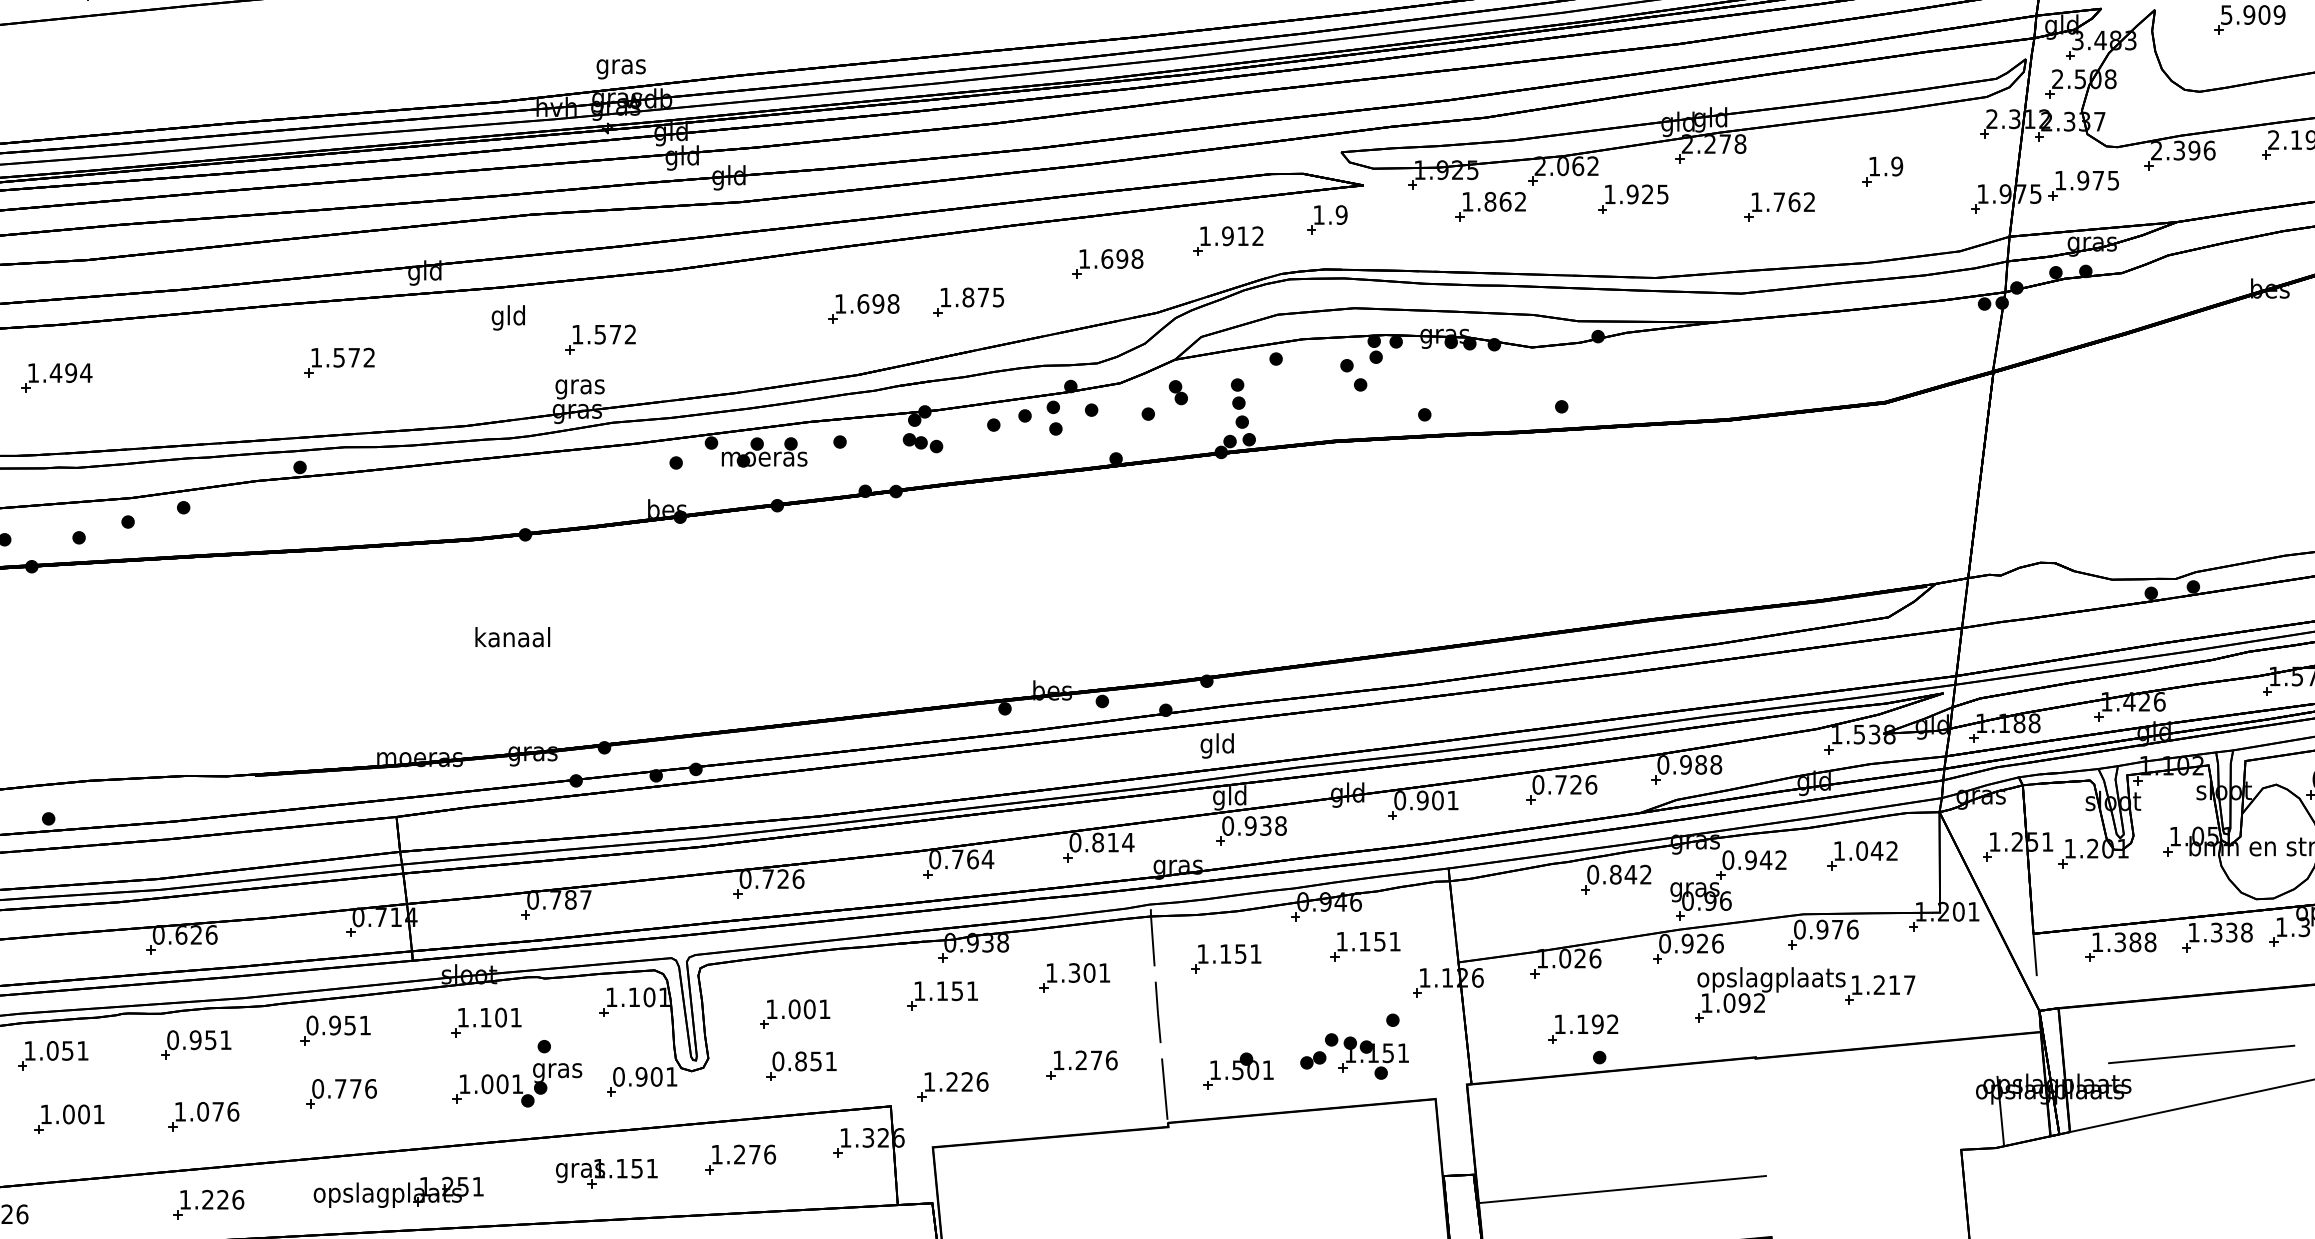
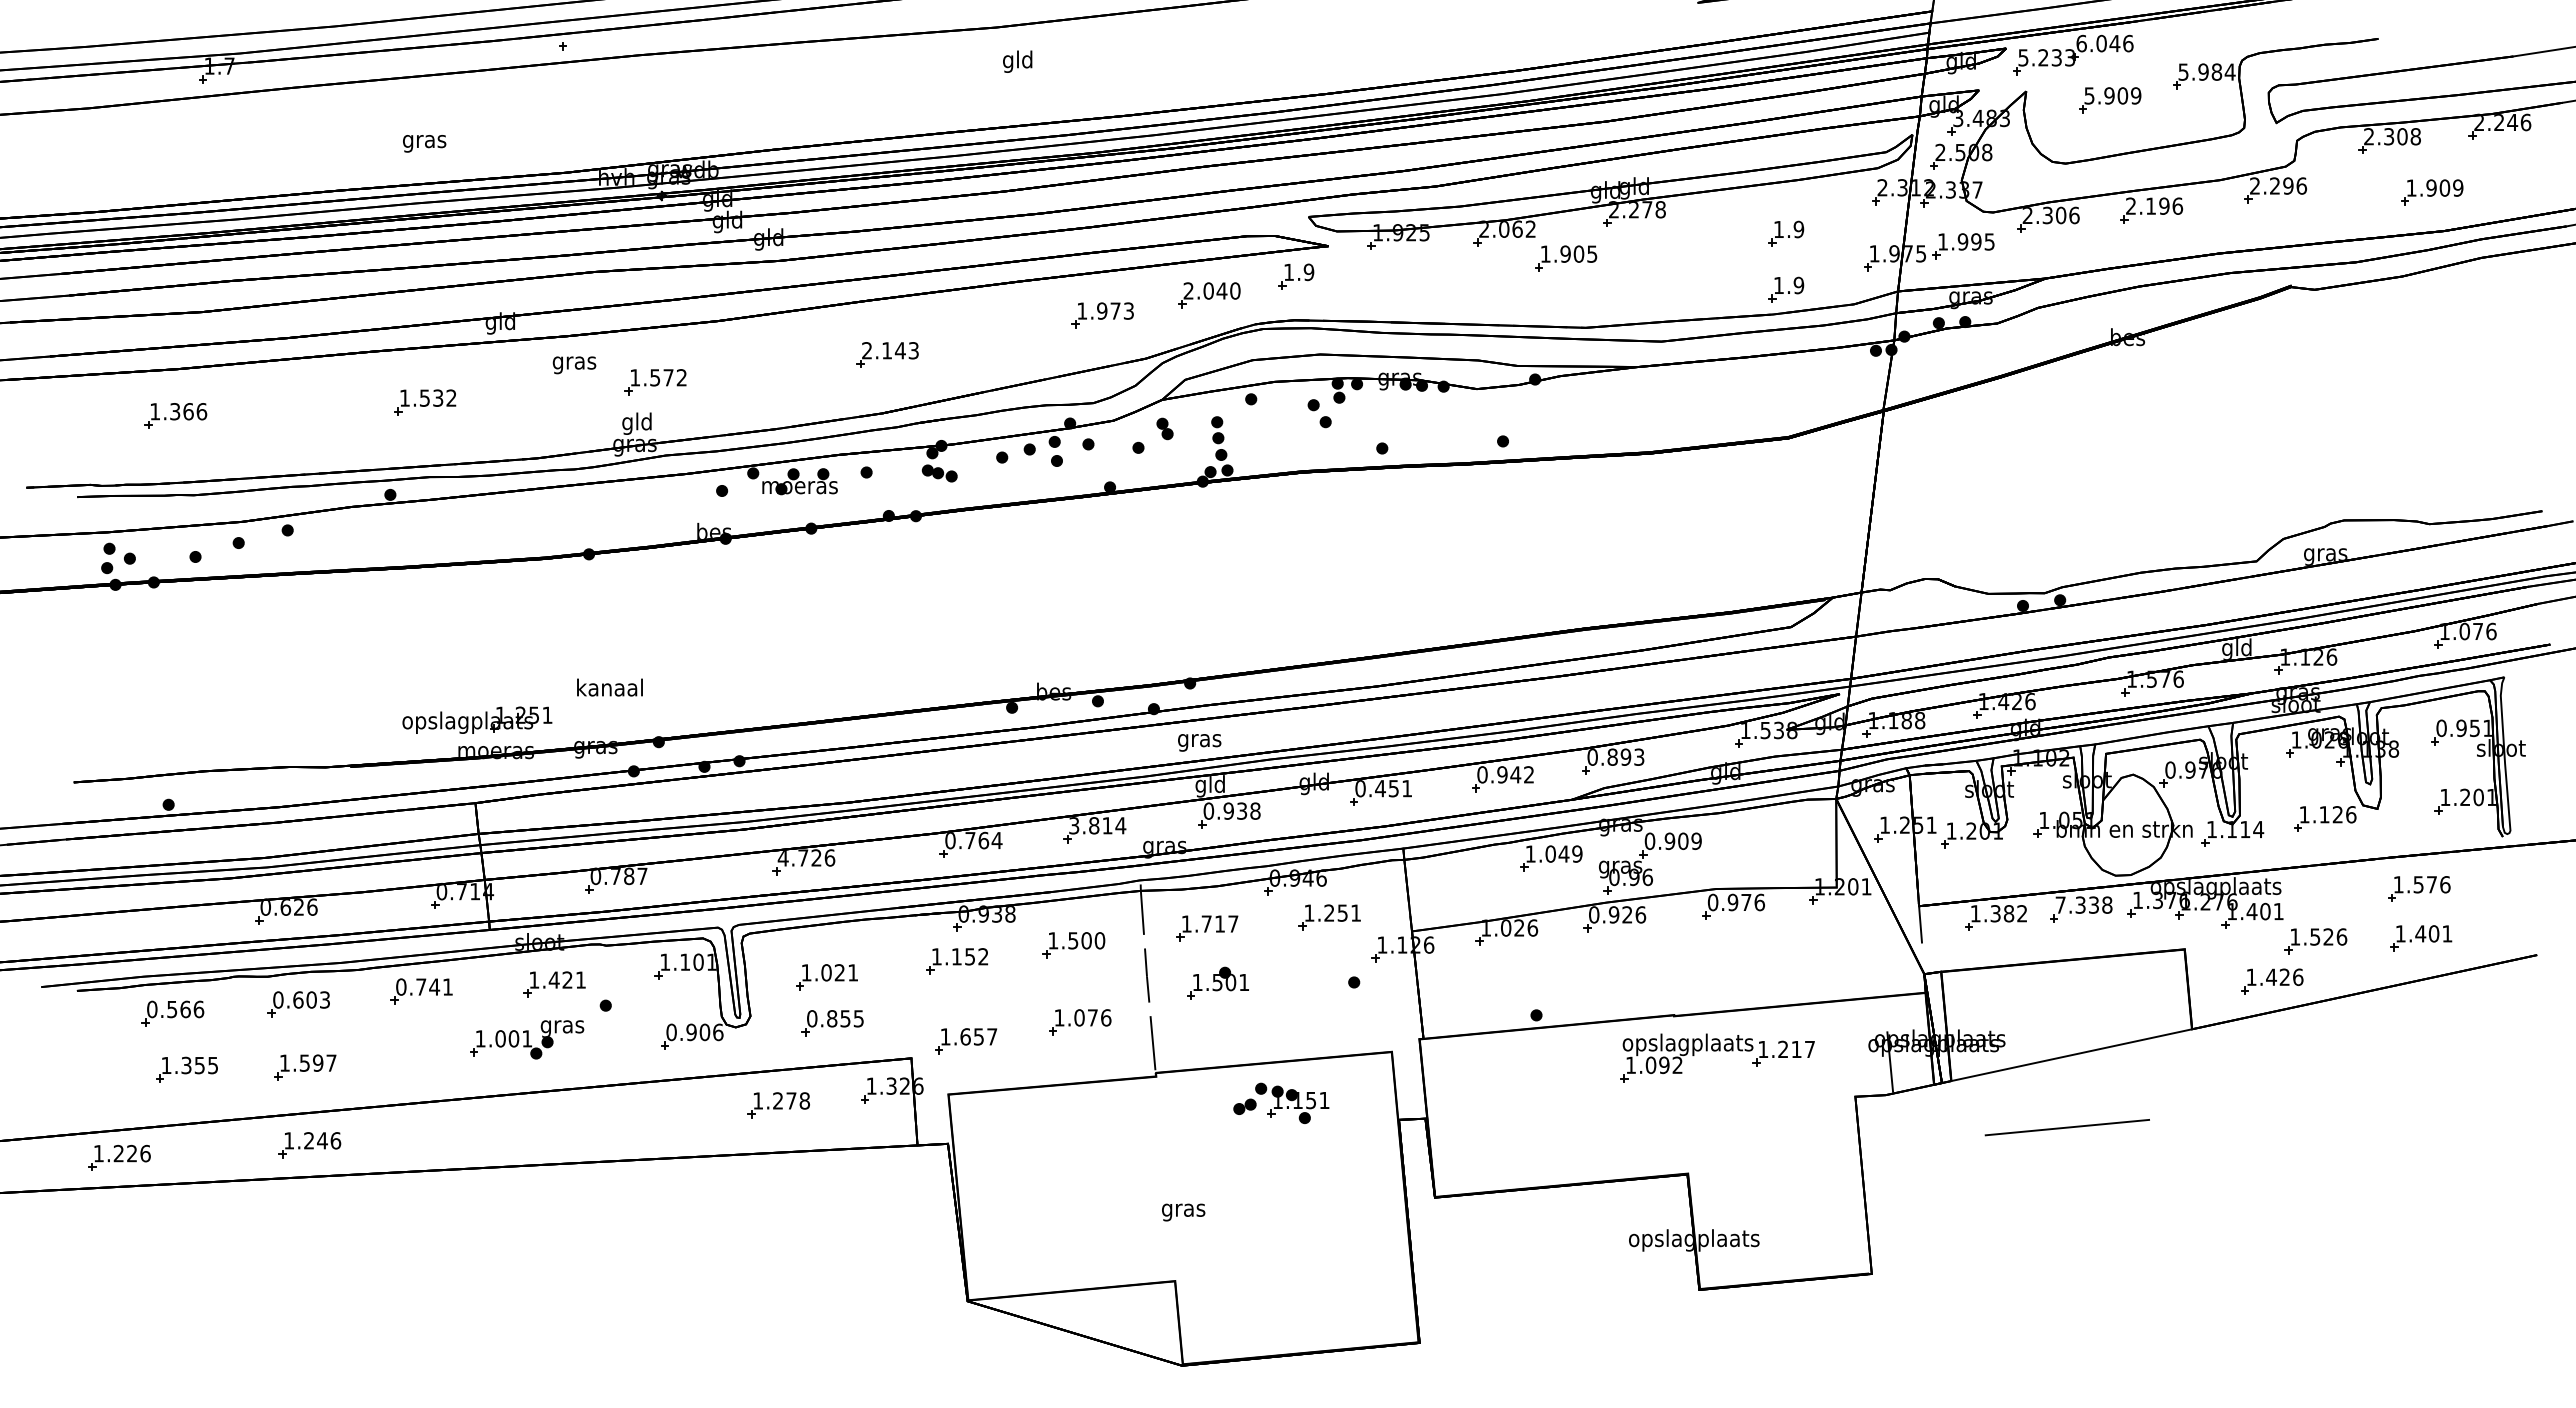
text: (621, 68) -> (424, 143), moved
text: (2193, 150) -> (2060, 215), 2.396 -> 2.306
text: (2098, 180) -> (1976, 241), 1.975 -> 1.995
text: (1647, 193) -> (1578, 253), 1.925 -> 1.905
part: (1490, 206) -> (1440, 264), removed
part: (1779, 207) -> (1695, 265), removed
part: (1883, 234) -> (1786, 289), added
text: (1231, 235) -> (1211, 290), 1.912 -> 2.040
text: (1122, 258) -> (1115, 310), 1.698 -> 1.973
part: (969, 302) -> (980, 349), removed
text: (867, 303) -> (890, 350), 1.698 -> 2.143
text: (508, 317) -> (574, 362), gld -> gras
text: (354, 356) -> (438, 397), 1.572 -> 1.532
text: (71, 372) -> (188, 411), 1.494 -> 1.366
text: (580, 386) -> (637, 423), gras -> gld
text: (512, 637) -> (609, 687), moved
text: (1217, 745) -> (1199, 740), gld -> gras
text: (1700, 764) -> (1625, 756), 0.988 -> 0.893
text: (1575, 784) -> (1515, 774), 0.726 -> 0.942
text: (1430, 800) -> (1387, 788), 0.901 -> 0.451
text: (1075, 842) -> (1074, 825), 0.814 -> 3.814
part: (1862, 855) -> (1768, 837), removed
text: (1773, 860) -> (1689, 841), 0.942 -> 0.909
text: (1618, 874) -> (1553, 853), 0.842 -> 1.049
text: (744, 879) -> (782, 858), 0.726 -> 4.726
text: (2193, 931) -> (2060, 904), 1.338 -> 7.338
text: (1364, 940) -> (1329, 912), 1.151 -> 1.251
text: (2150, 942) -> (2022, 913), 1.388 -> 1.382
text: (1240, 953) -> (1219, 923), 1.151 -> 1.717
text: (1089, 972) -> (1086, 940), 1.301 -> 1.500
part: (1803, 987) -> (1716, 1051), moved
text: (972, 990) -> (983, 956), 1.151 -> 1.152
text: (809, 1008) -> (839, 972), 1.001 -> 1.021
text: (492, 1016) -> (560, 979), 1.101 -> 1.421
text: (343, 1024) -> (428, 986), 0.951 -> 0.741
part: (1582, 1029) -> (1521, 990), removed
text: (210, 1039) -> (311, 999), 0.951 -> 0.603
text: (56, 1050) -> (175, 1009), 1.051 -> 0.566
line: (2200, 1054) -> (2066, 1127), moved
part: (1354, 1055) -> (1281, 1102), moved
text: (1081, 1060) -> (1079, 1017), 1.276 -> 1.076
text: (830, 1061) -> (858, 1018), 0.851 -> 0.855
part: (1237, 1070) -> (1217, 982), moved
text: (672, 1077) -> (718, 1032), 0.901 -> 0.906
text: (966, 1081) -> (978, 1036), 1.226 -> 1.657
part: (517, 1084) -> (527, 1039), moved
part: (341, 1094) -> (426, 1047), removed
text: (217, 1111) -> (317, 1062), 1.076 -> 1.597
text: (83, 1114) -> (199, 1065), 1.001 -> 1.355
text: (769, 1154) -> (804, 1100), 1.276 -> 1.278
part: (606, 1173) -> (660, 1117), removed
line: (1623, 1189) -> (1557, 1131), removed
part: (398, 1191) -> (477, 719), moved
text: (223, 1199) -> (322, 1140), 1.226 -> 1.246

